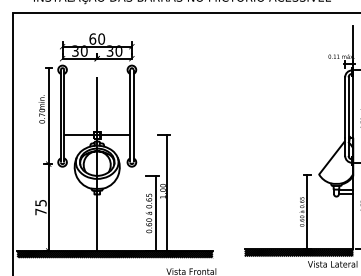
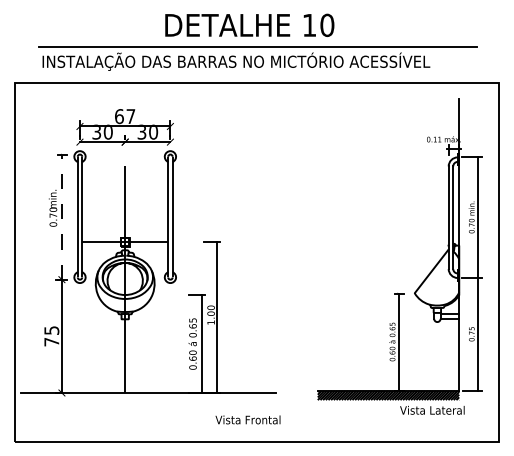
text: (101, 39) -> (130, 116), 60 -> 67
line: (48, 116) -> (61, 217), solid -> dashed
hatch: (114, 254) -> (147, 397), removed

